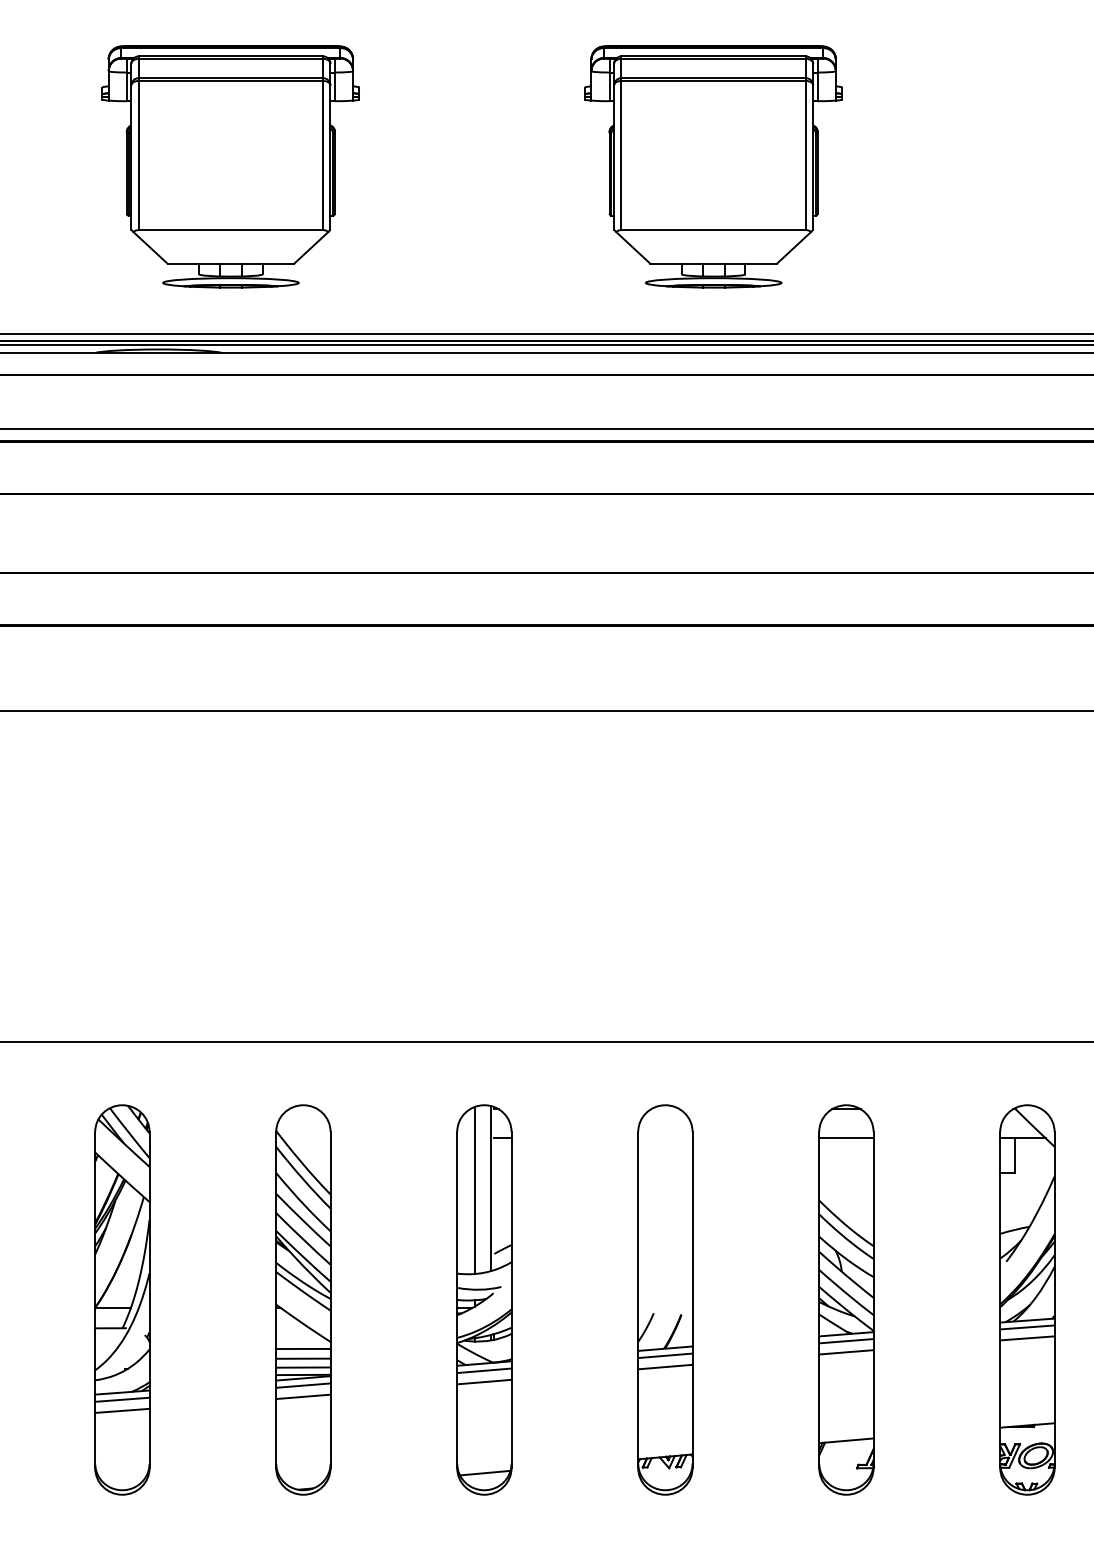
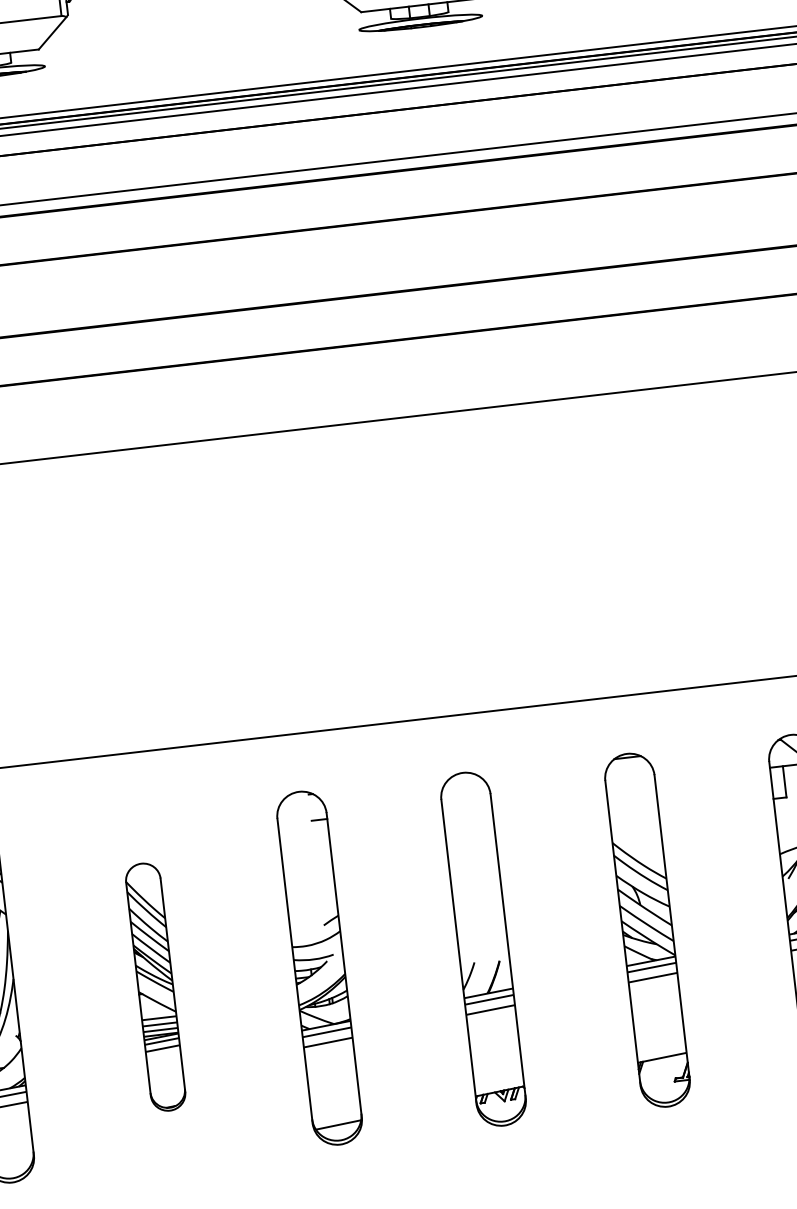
line: (846, 1138) -> (630, 783), removed
line: (490, 1188) -> (313, 866), removed
line: (474, 1190) -> (299, 870), removed
part: (303, 1299) -> (155, 986), size x0.7

